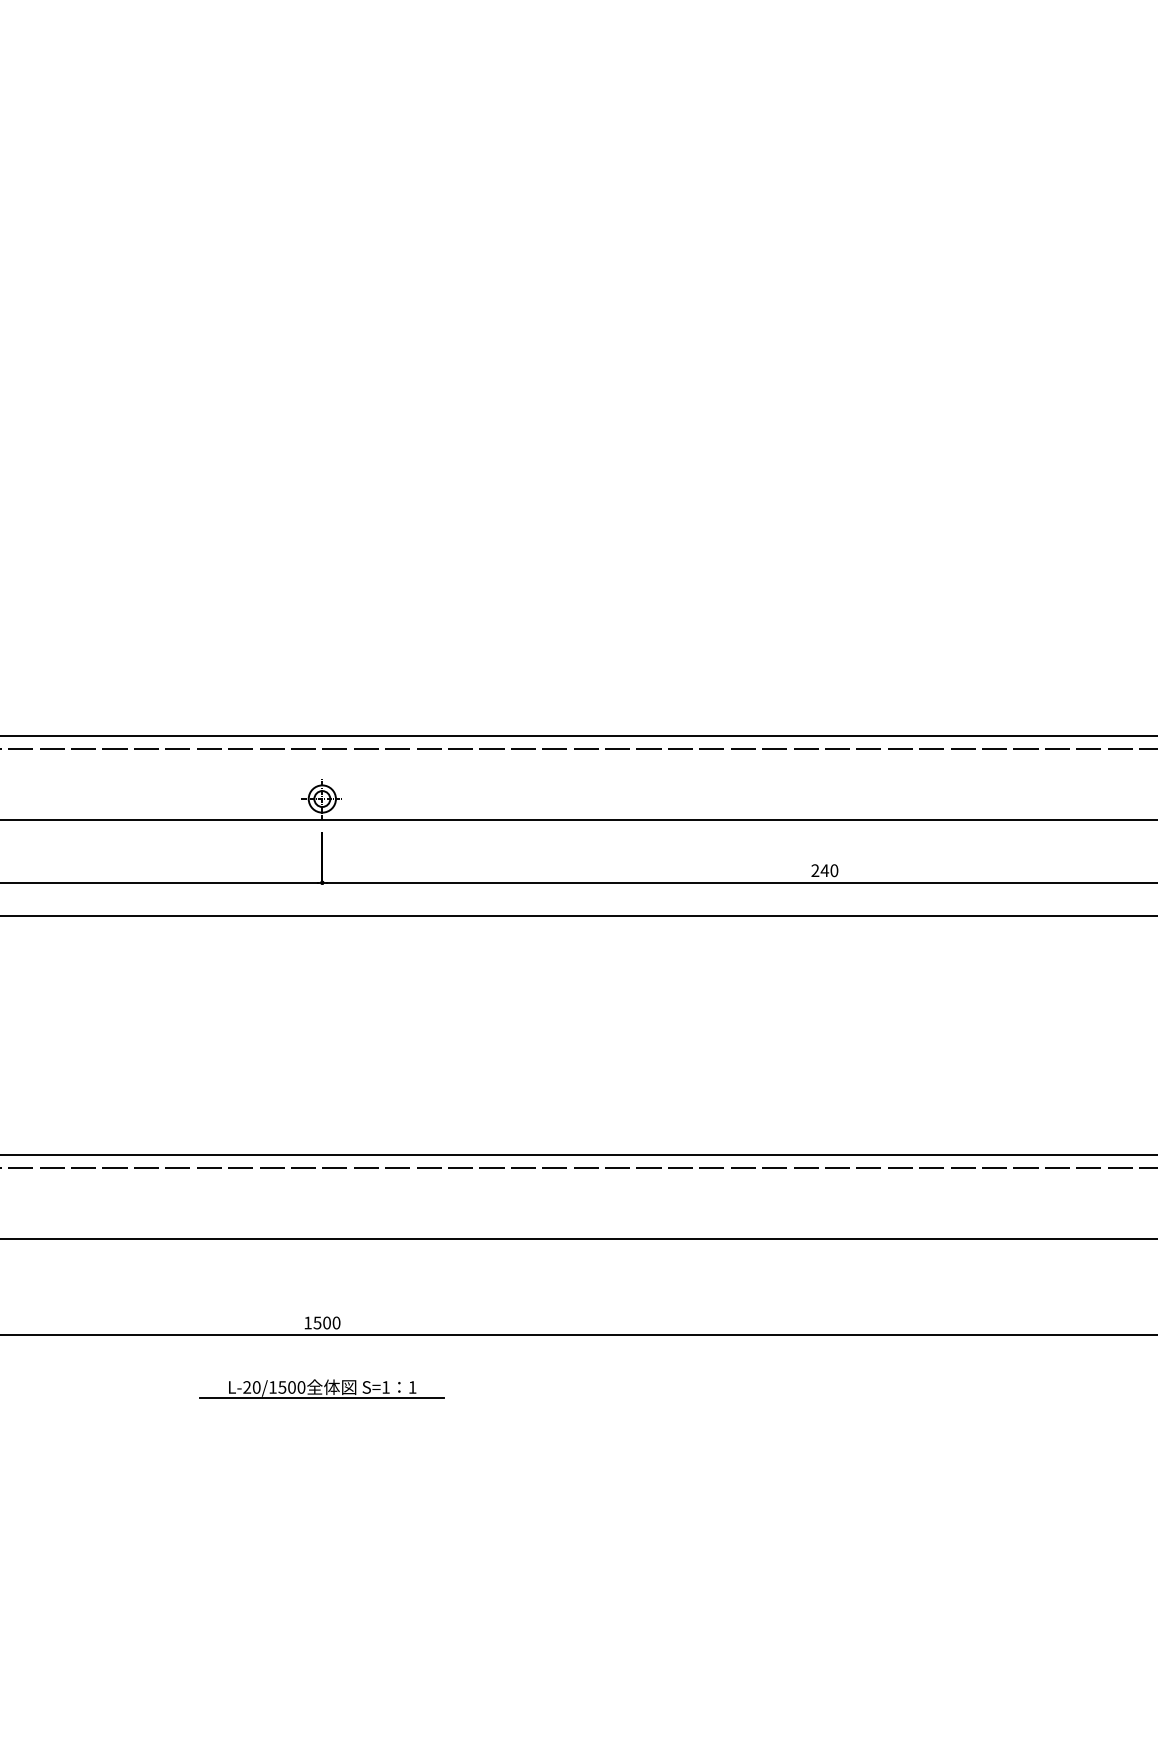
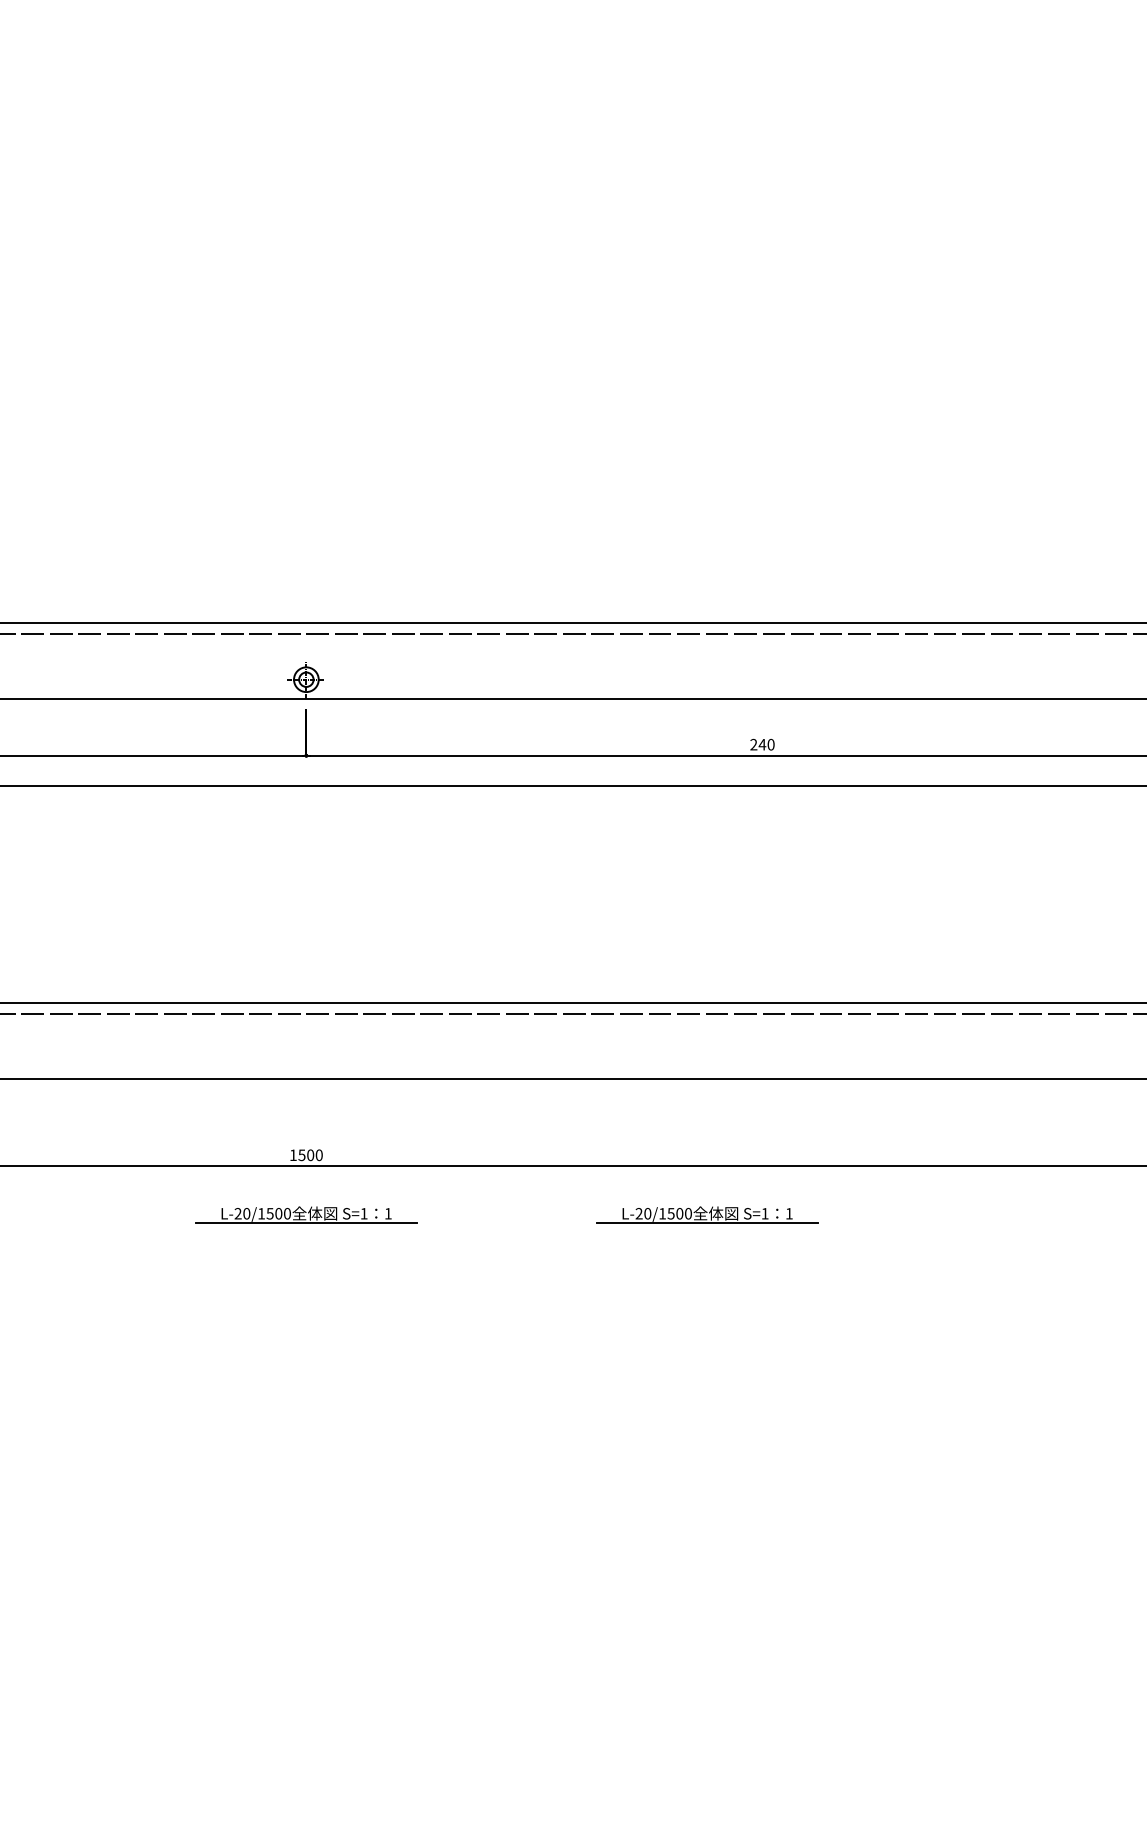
part: (764, 1388) -> (707, 1214), added

